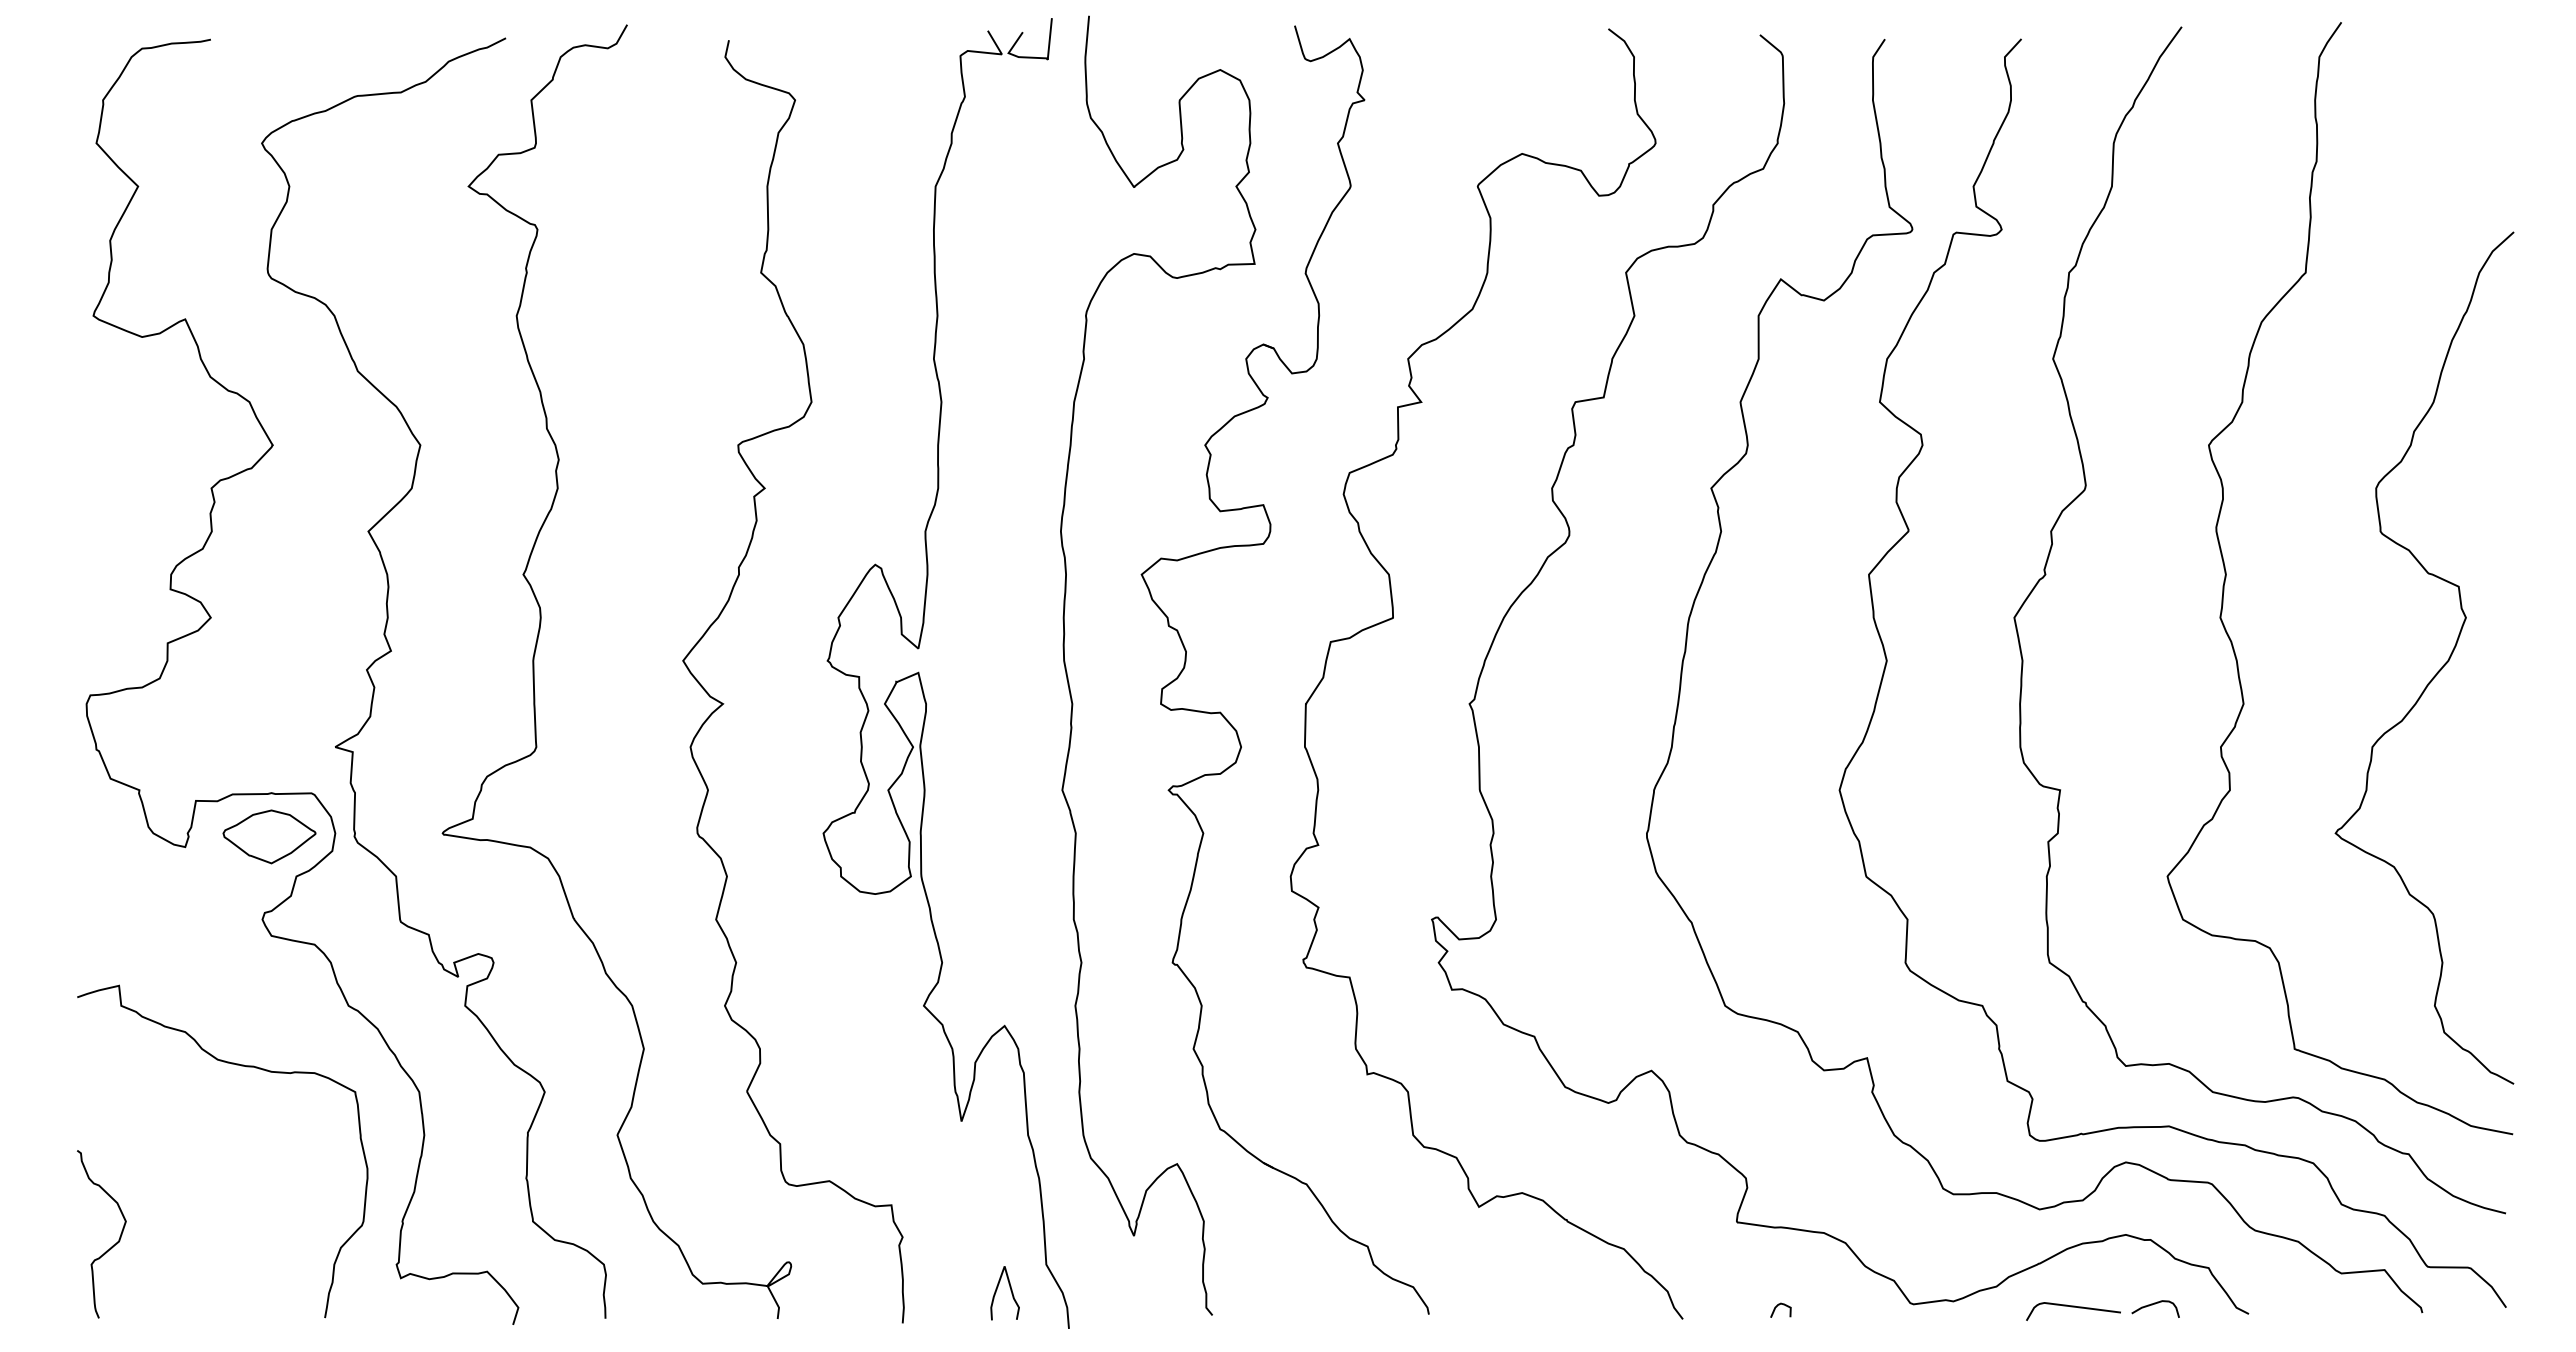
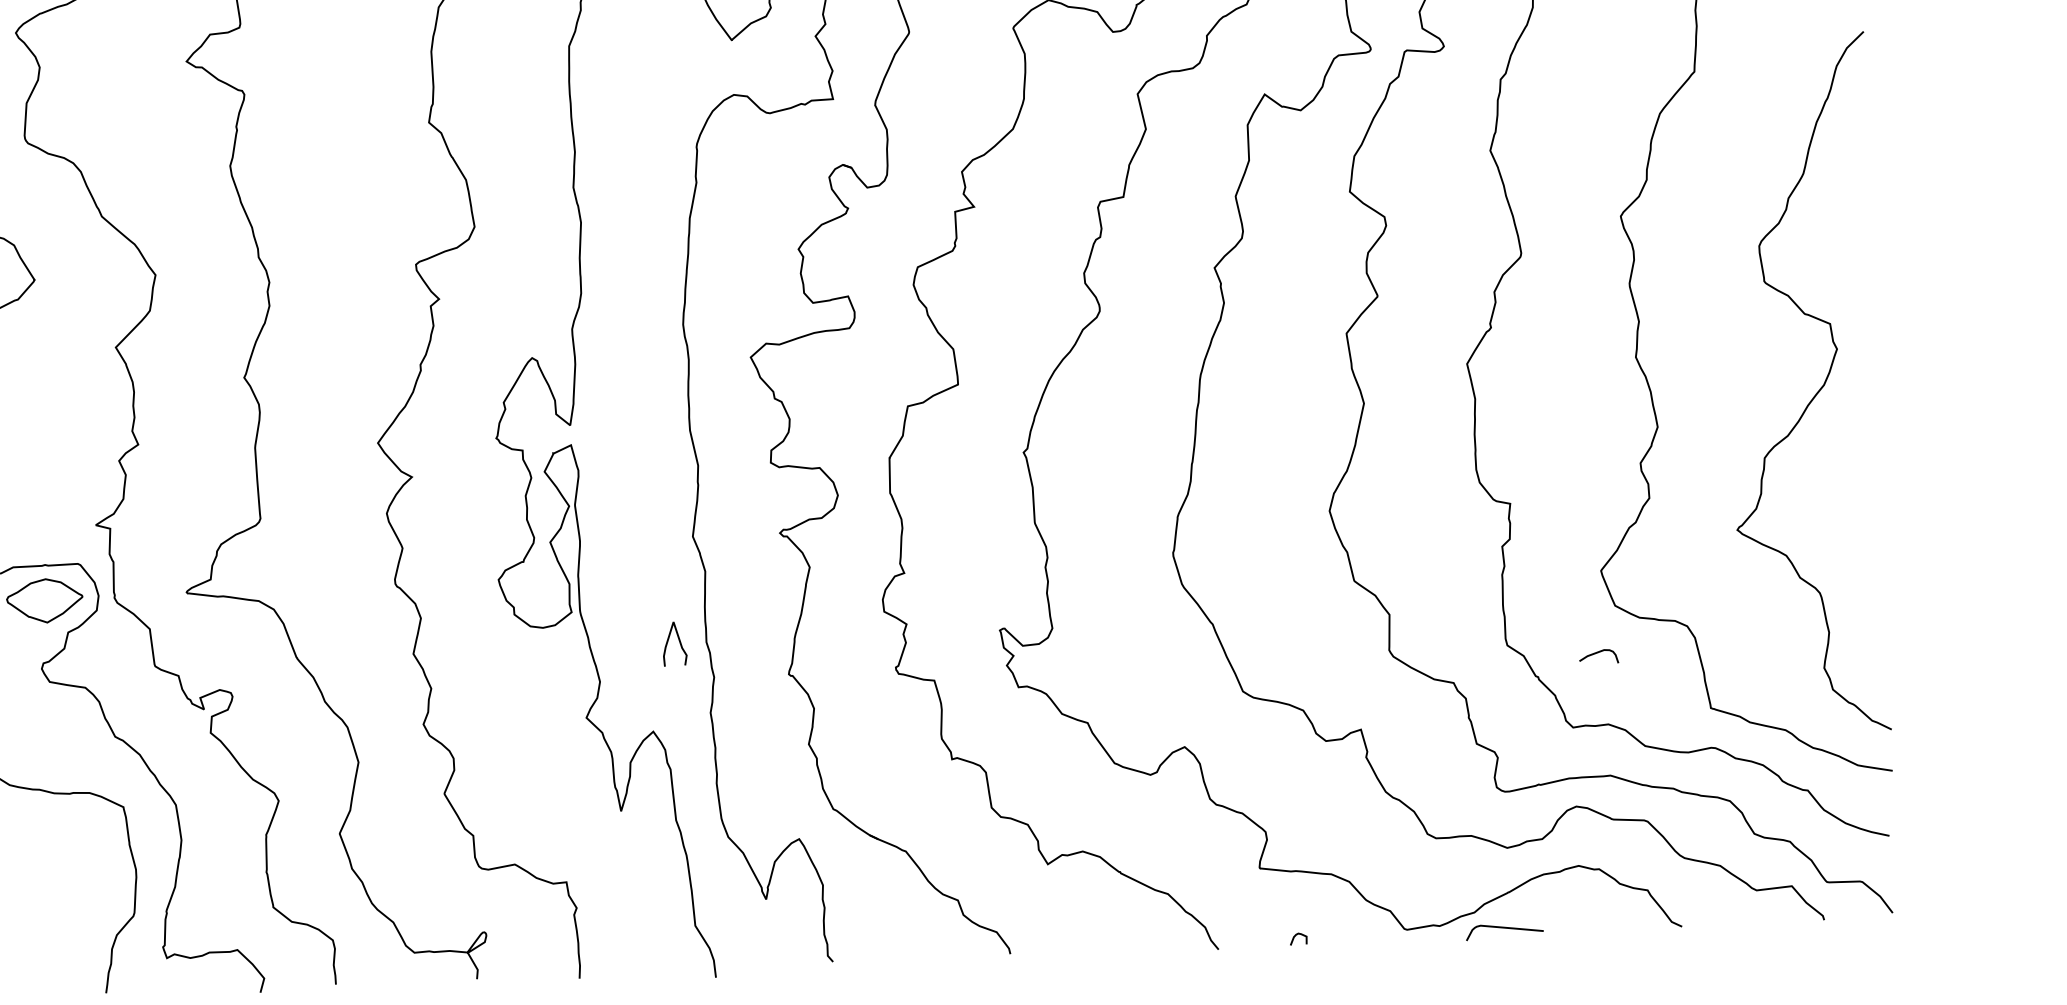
curve: (1010, 1290) -> (679, 641), moved
curve: (2155, 1304) -> (1598, 653), moved
curve: (2073, 1307) -> (1504, 928), moved

